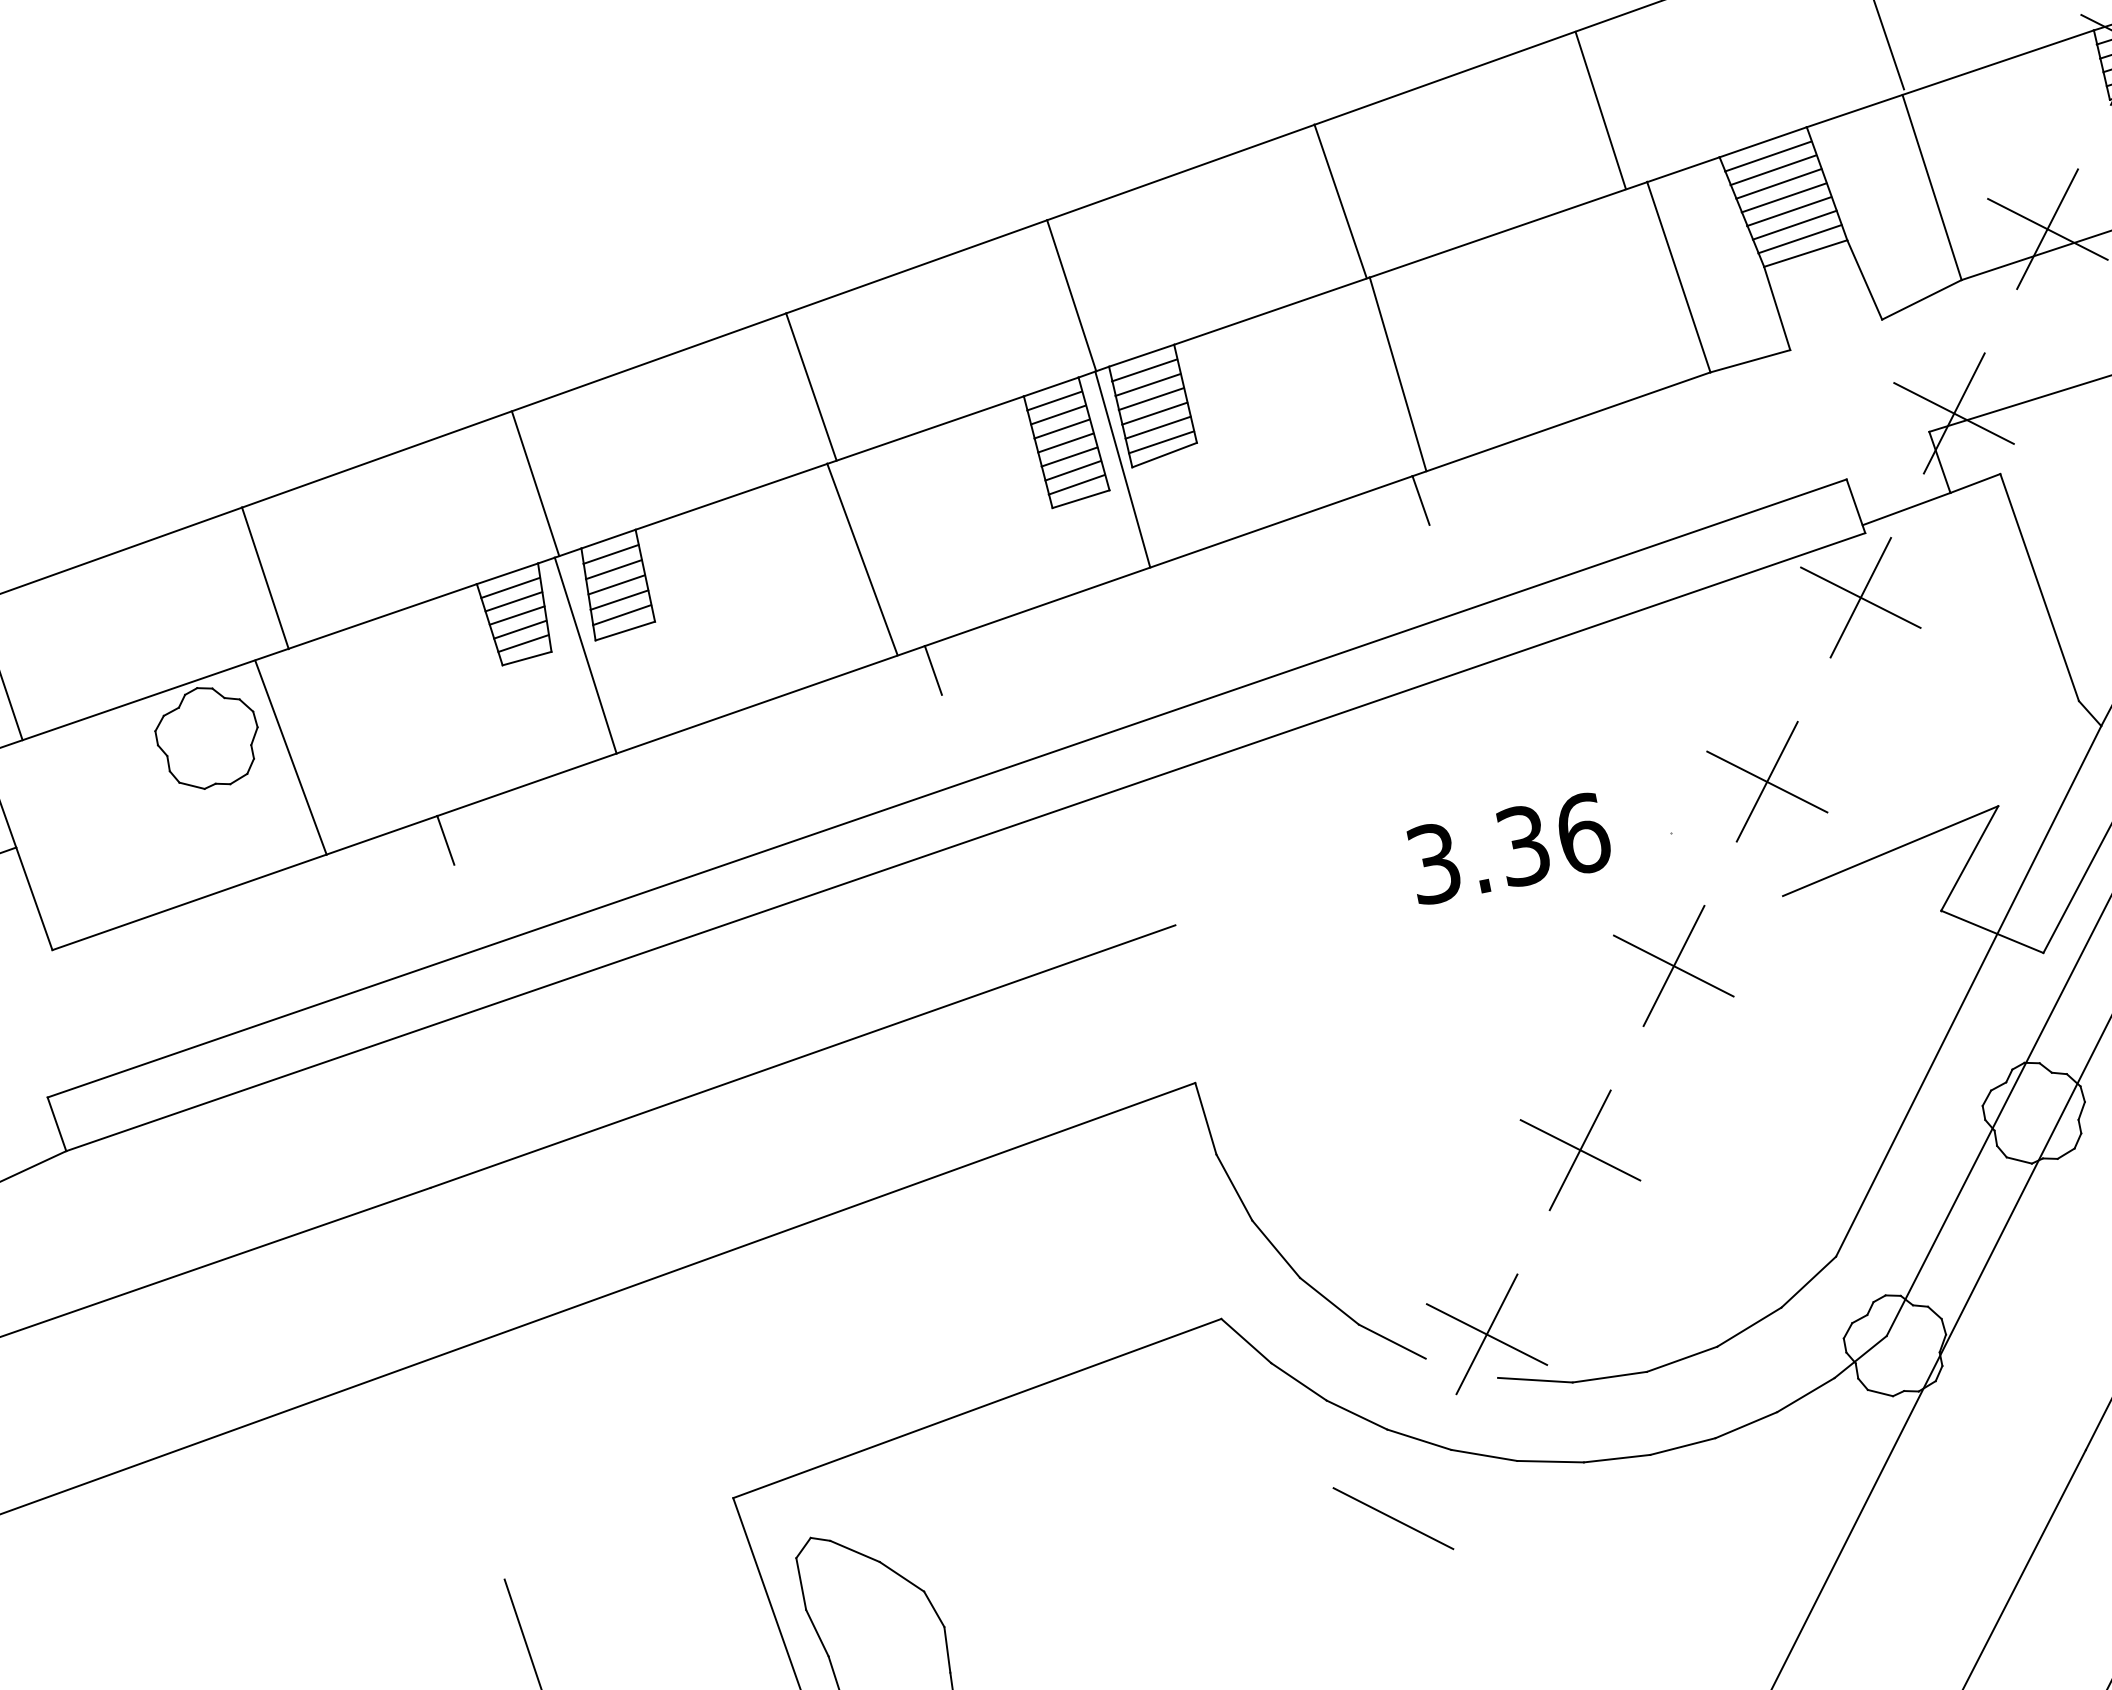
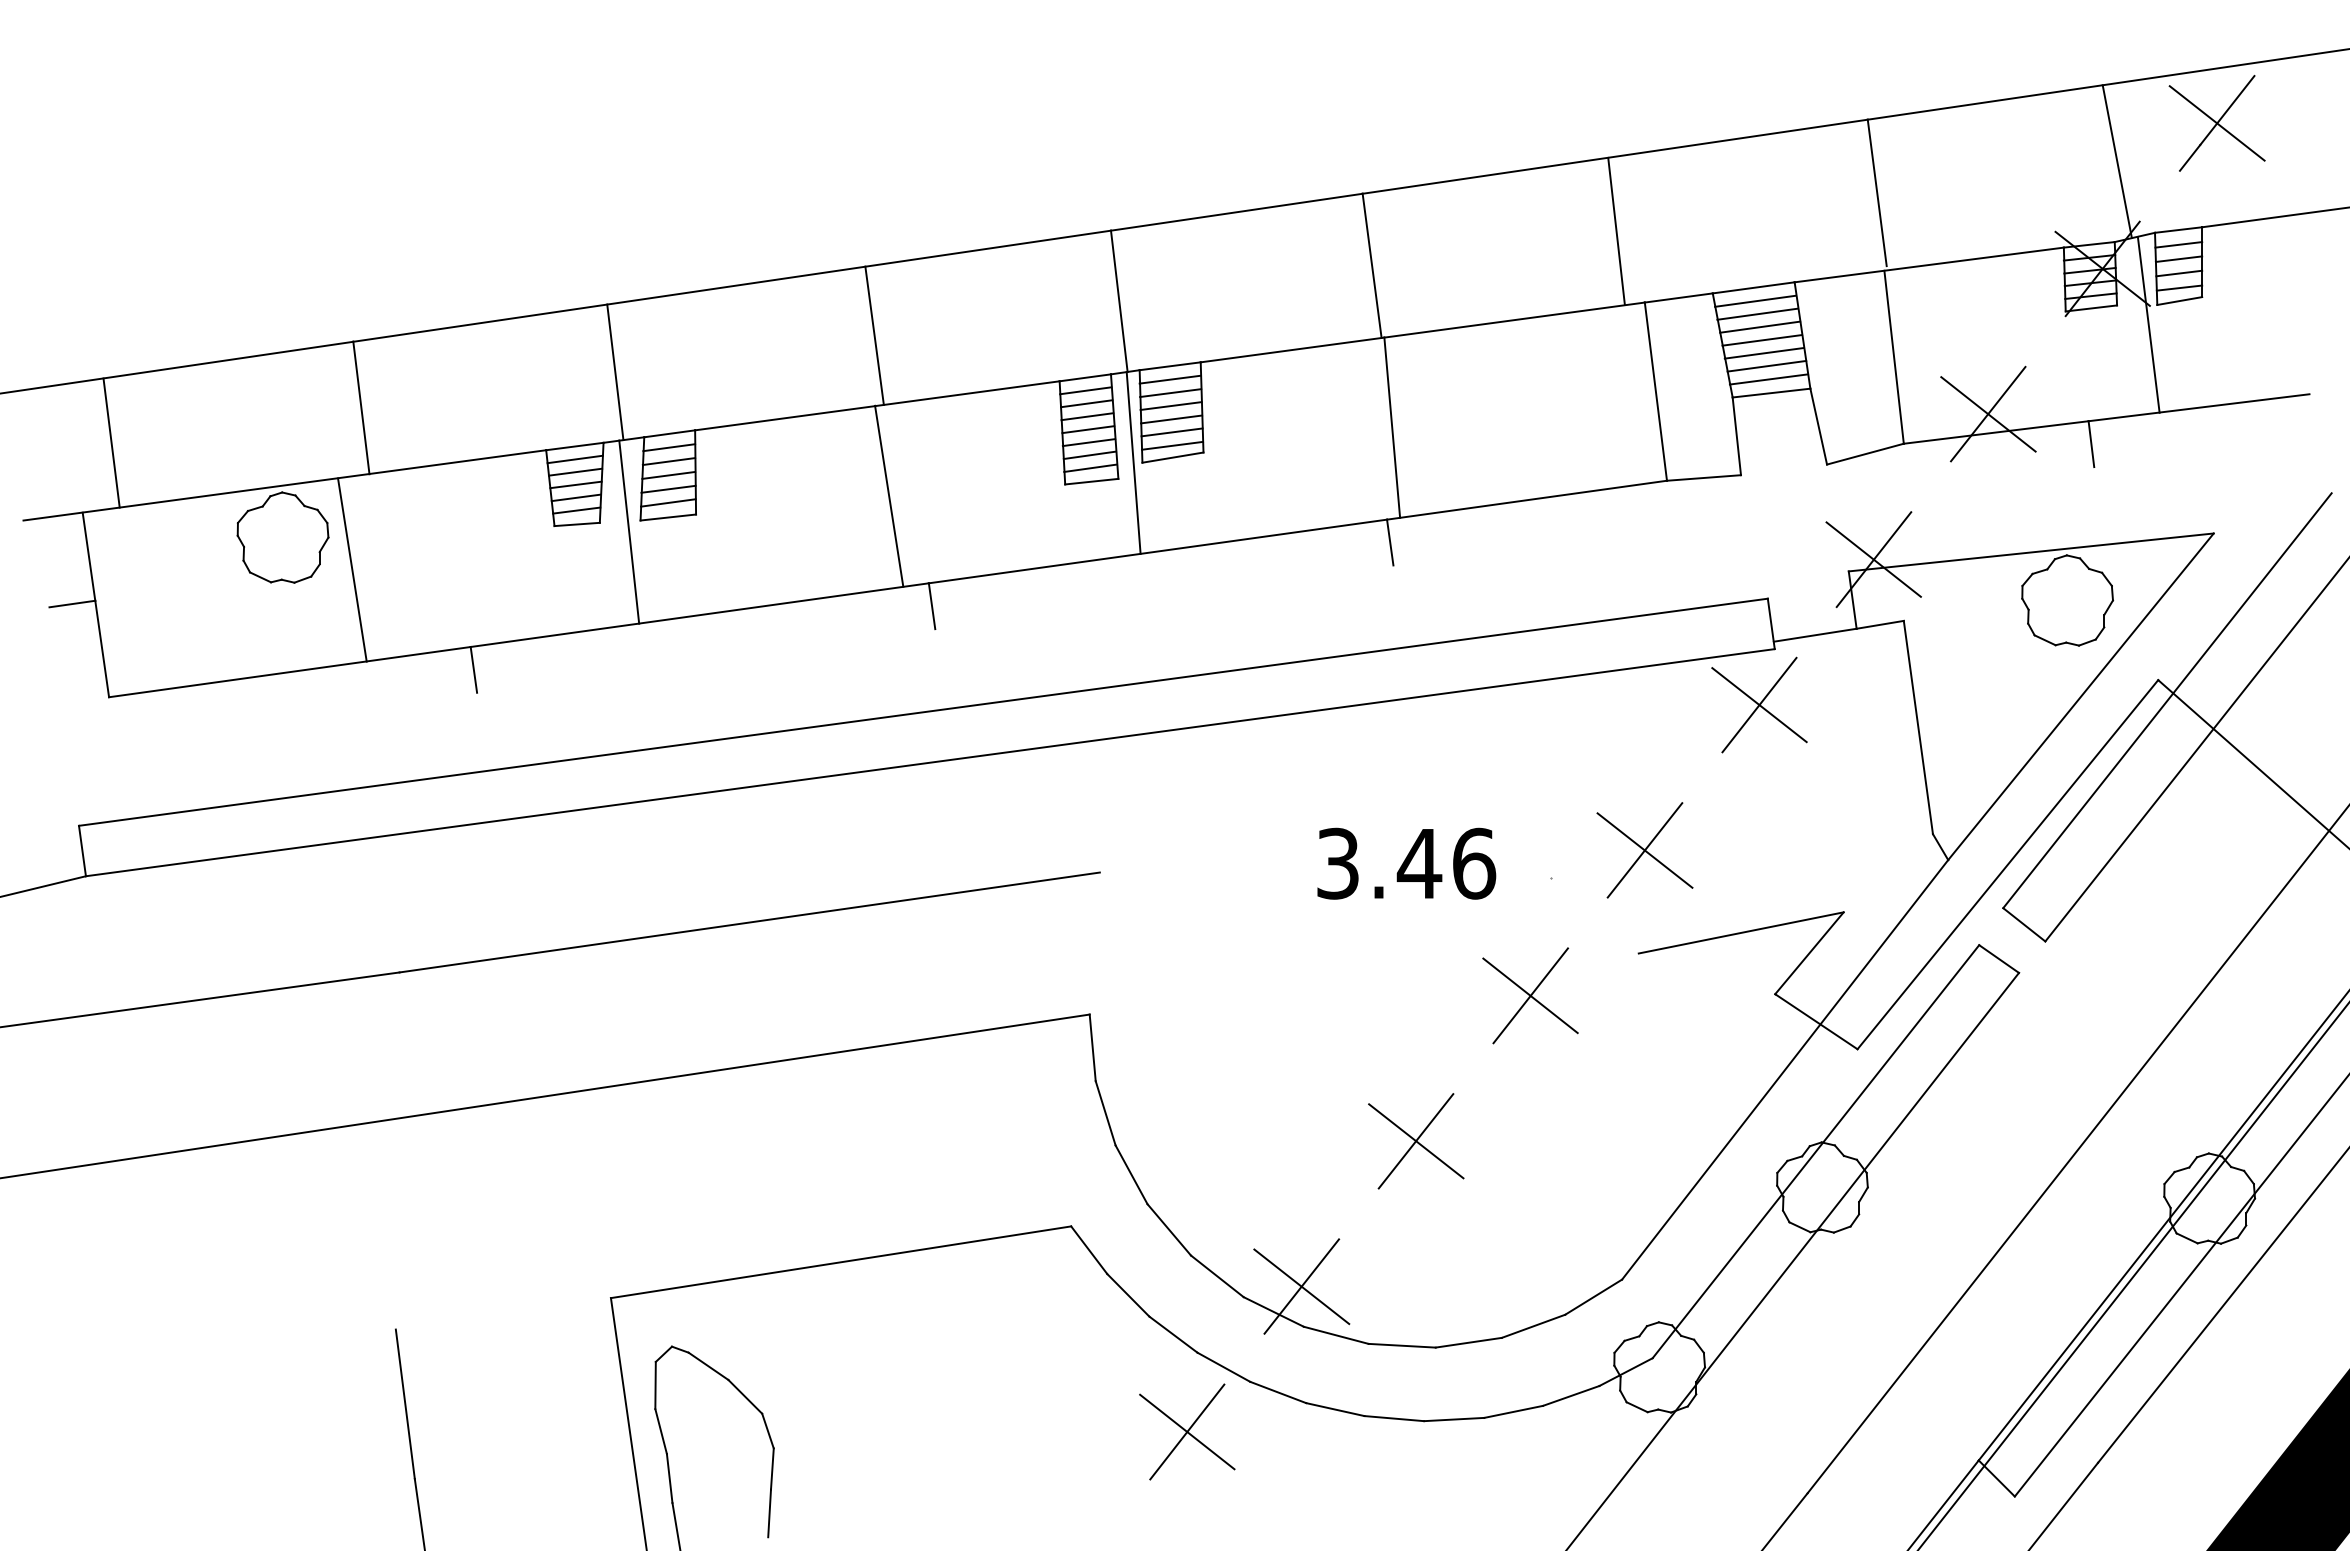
text: (1523, 845) -> (1419, 863), 3.36 -> 3.46
line: (1461, 1367) -> (1273, 1311), added
line: (1393, 1518) -> (1187, 1431), added

